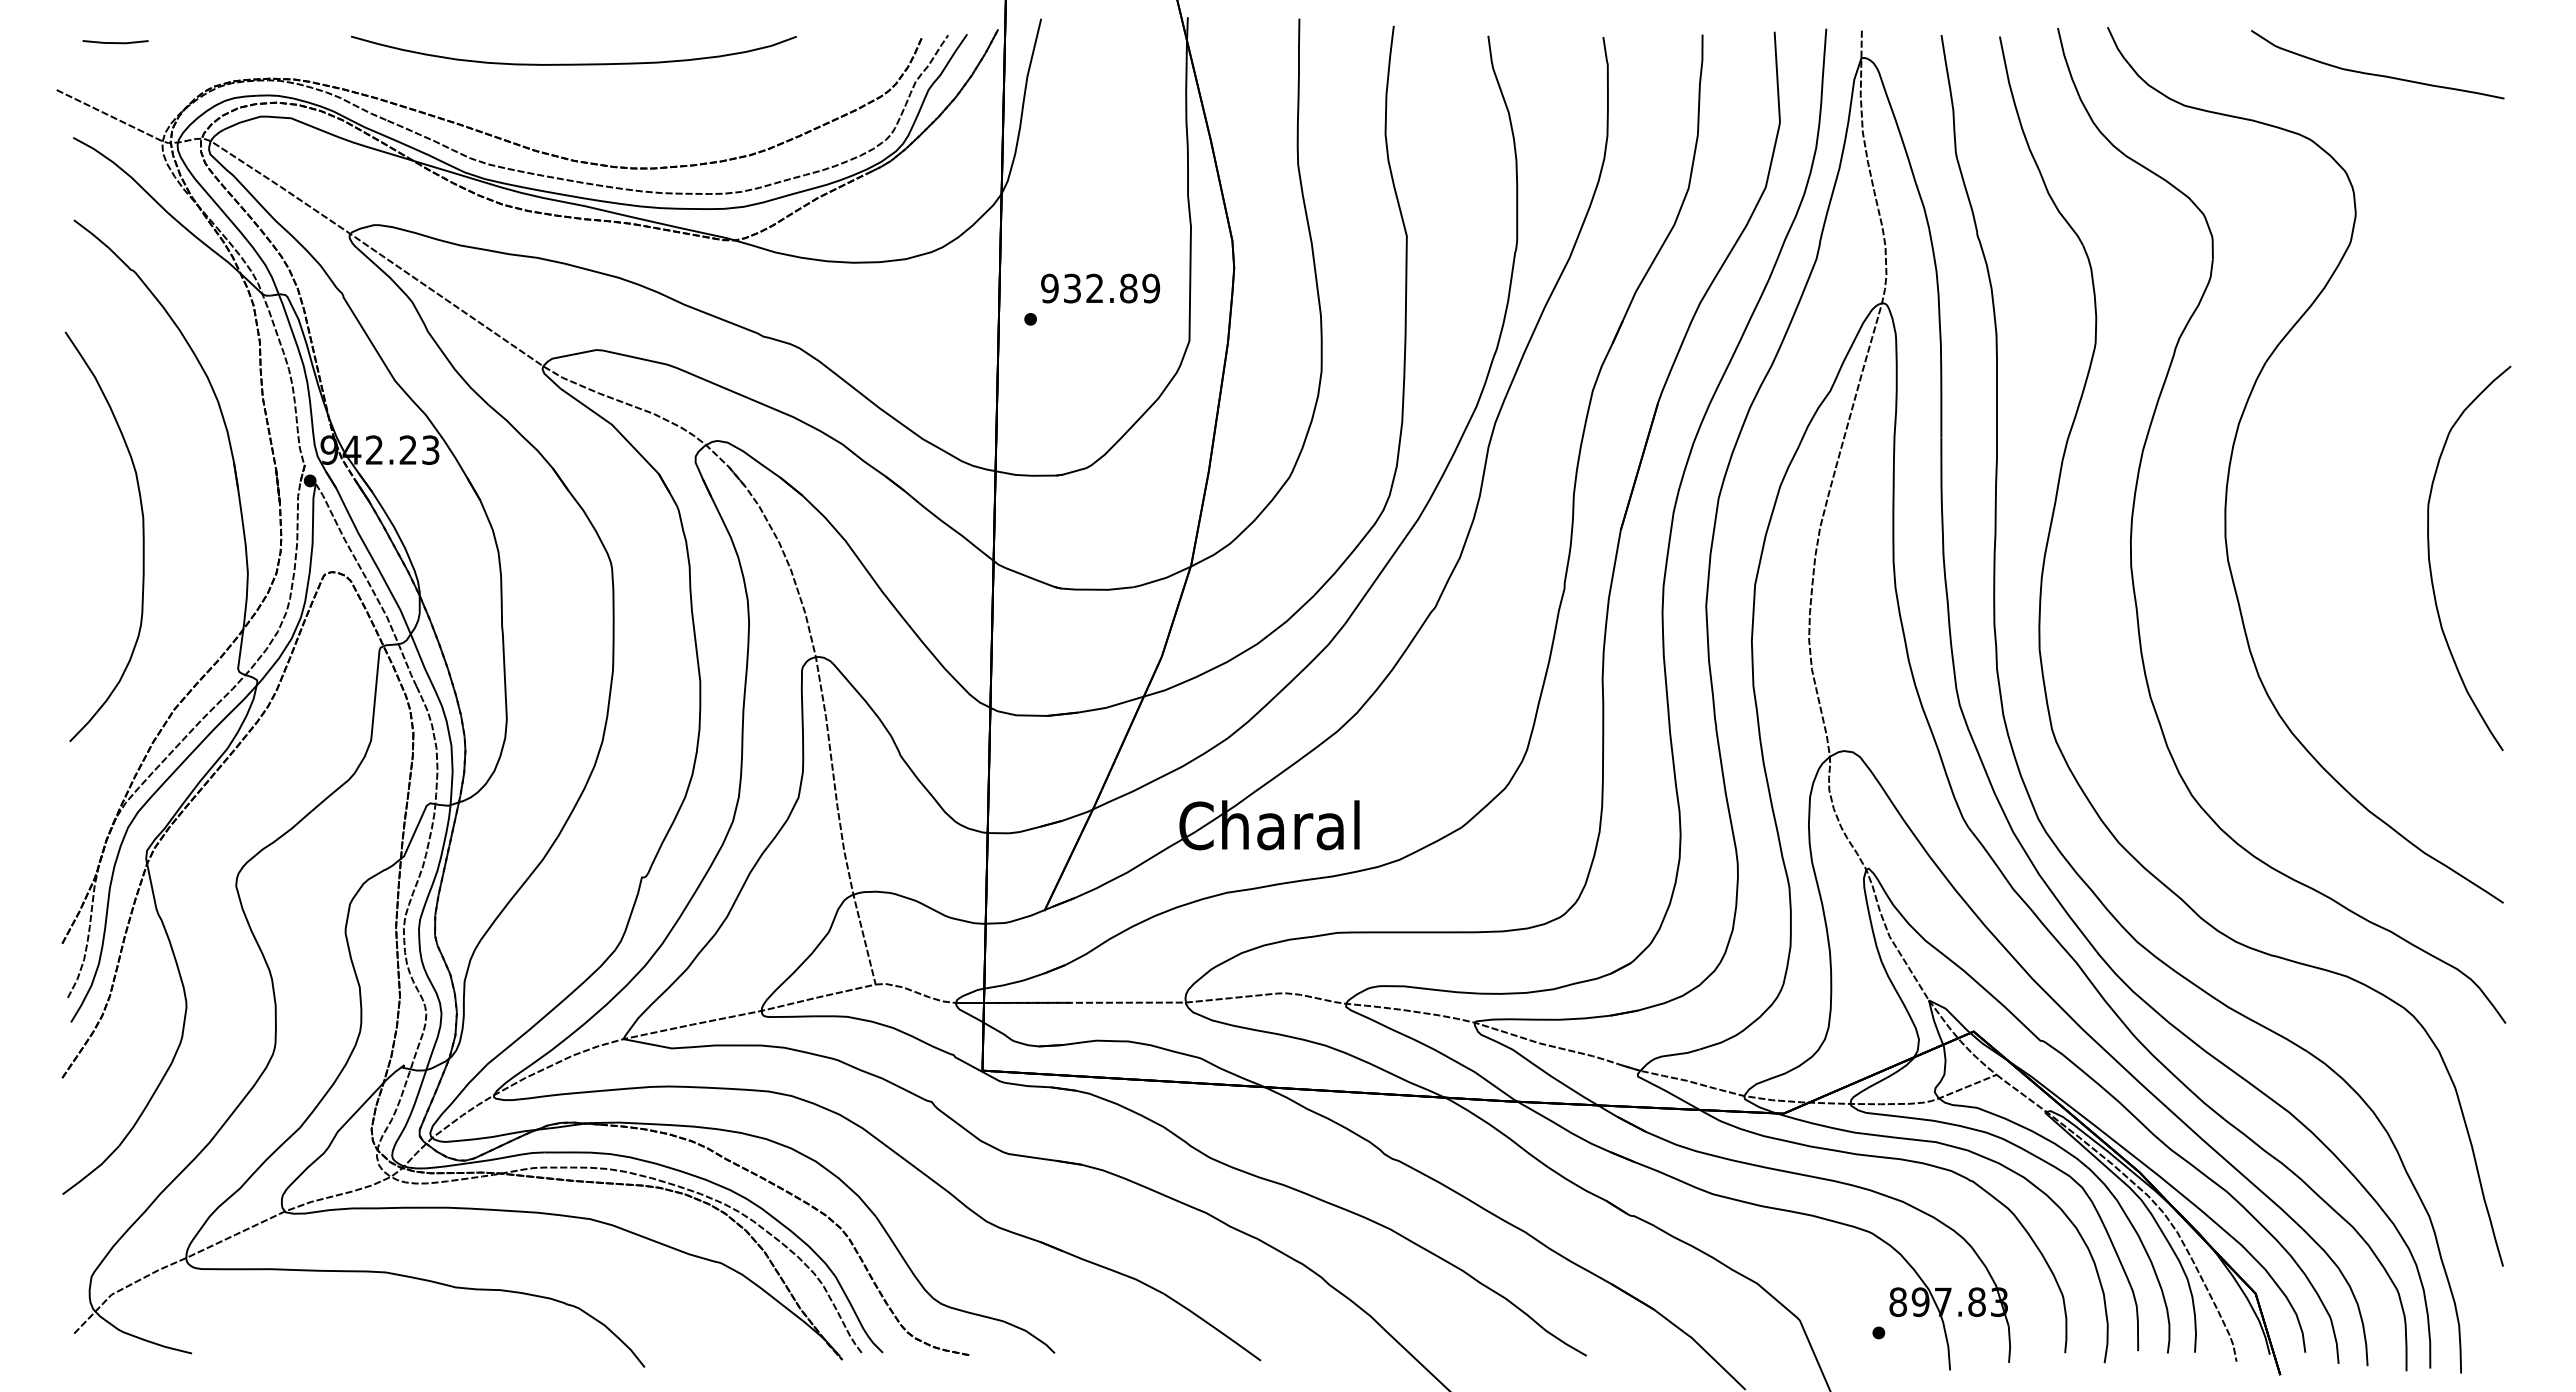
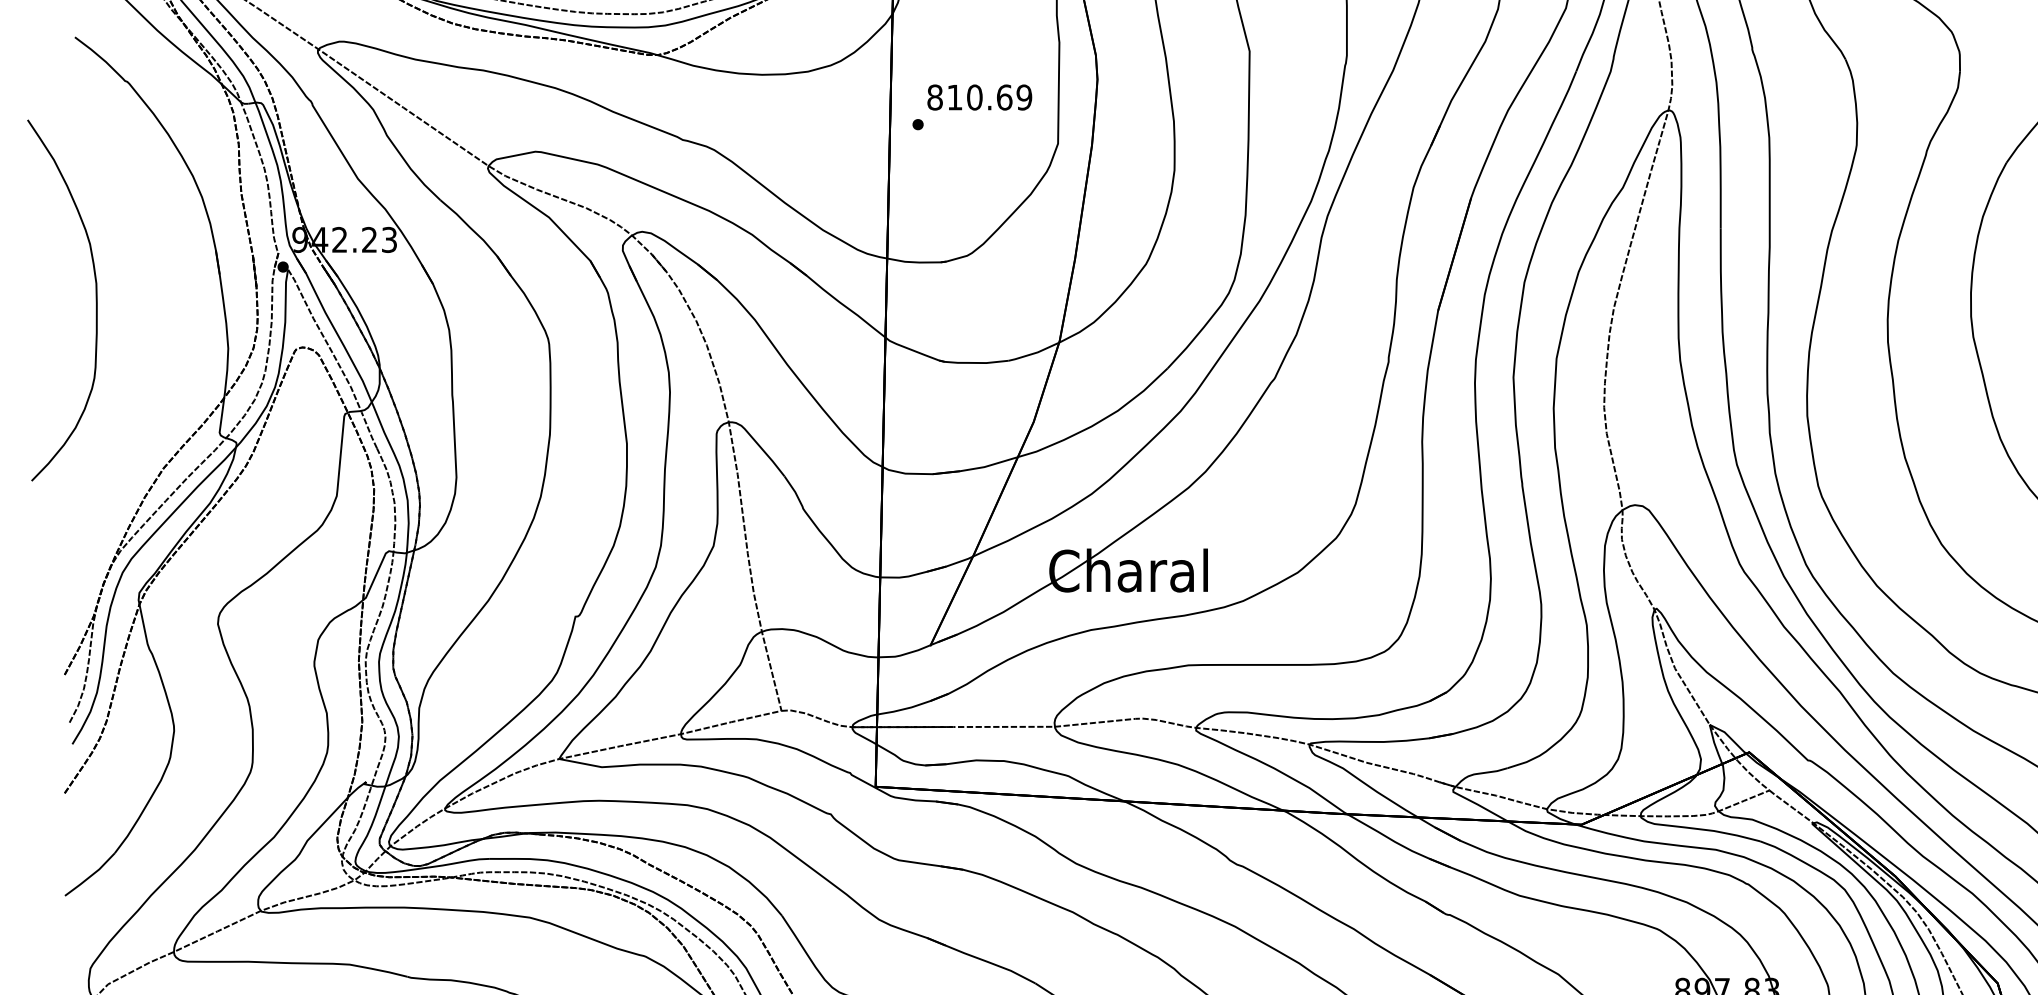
text: (1089, 288) -> (969, 97), 932.89 -> 810.69
curve: (142, 536) -> (95, 300), moved

